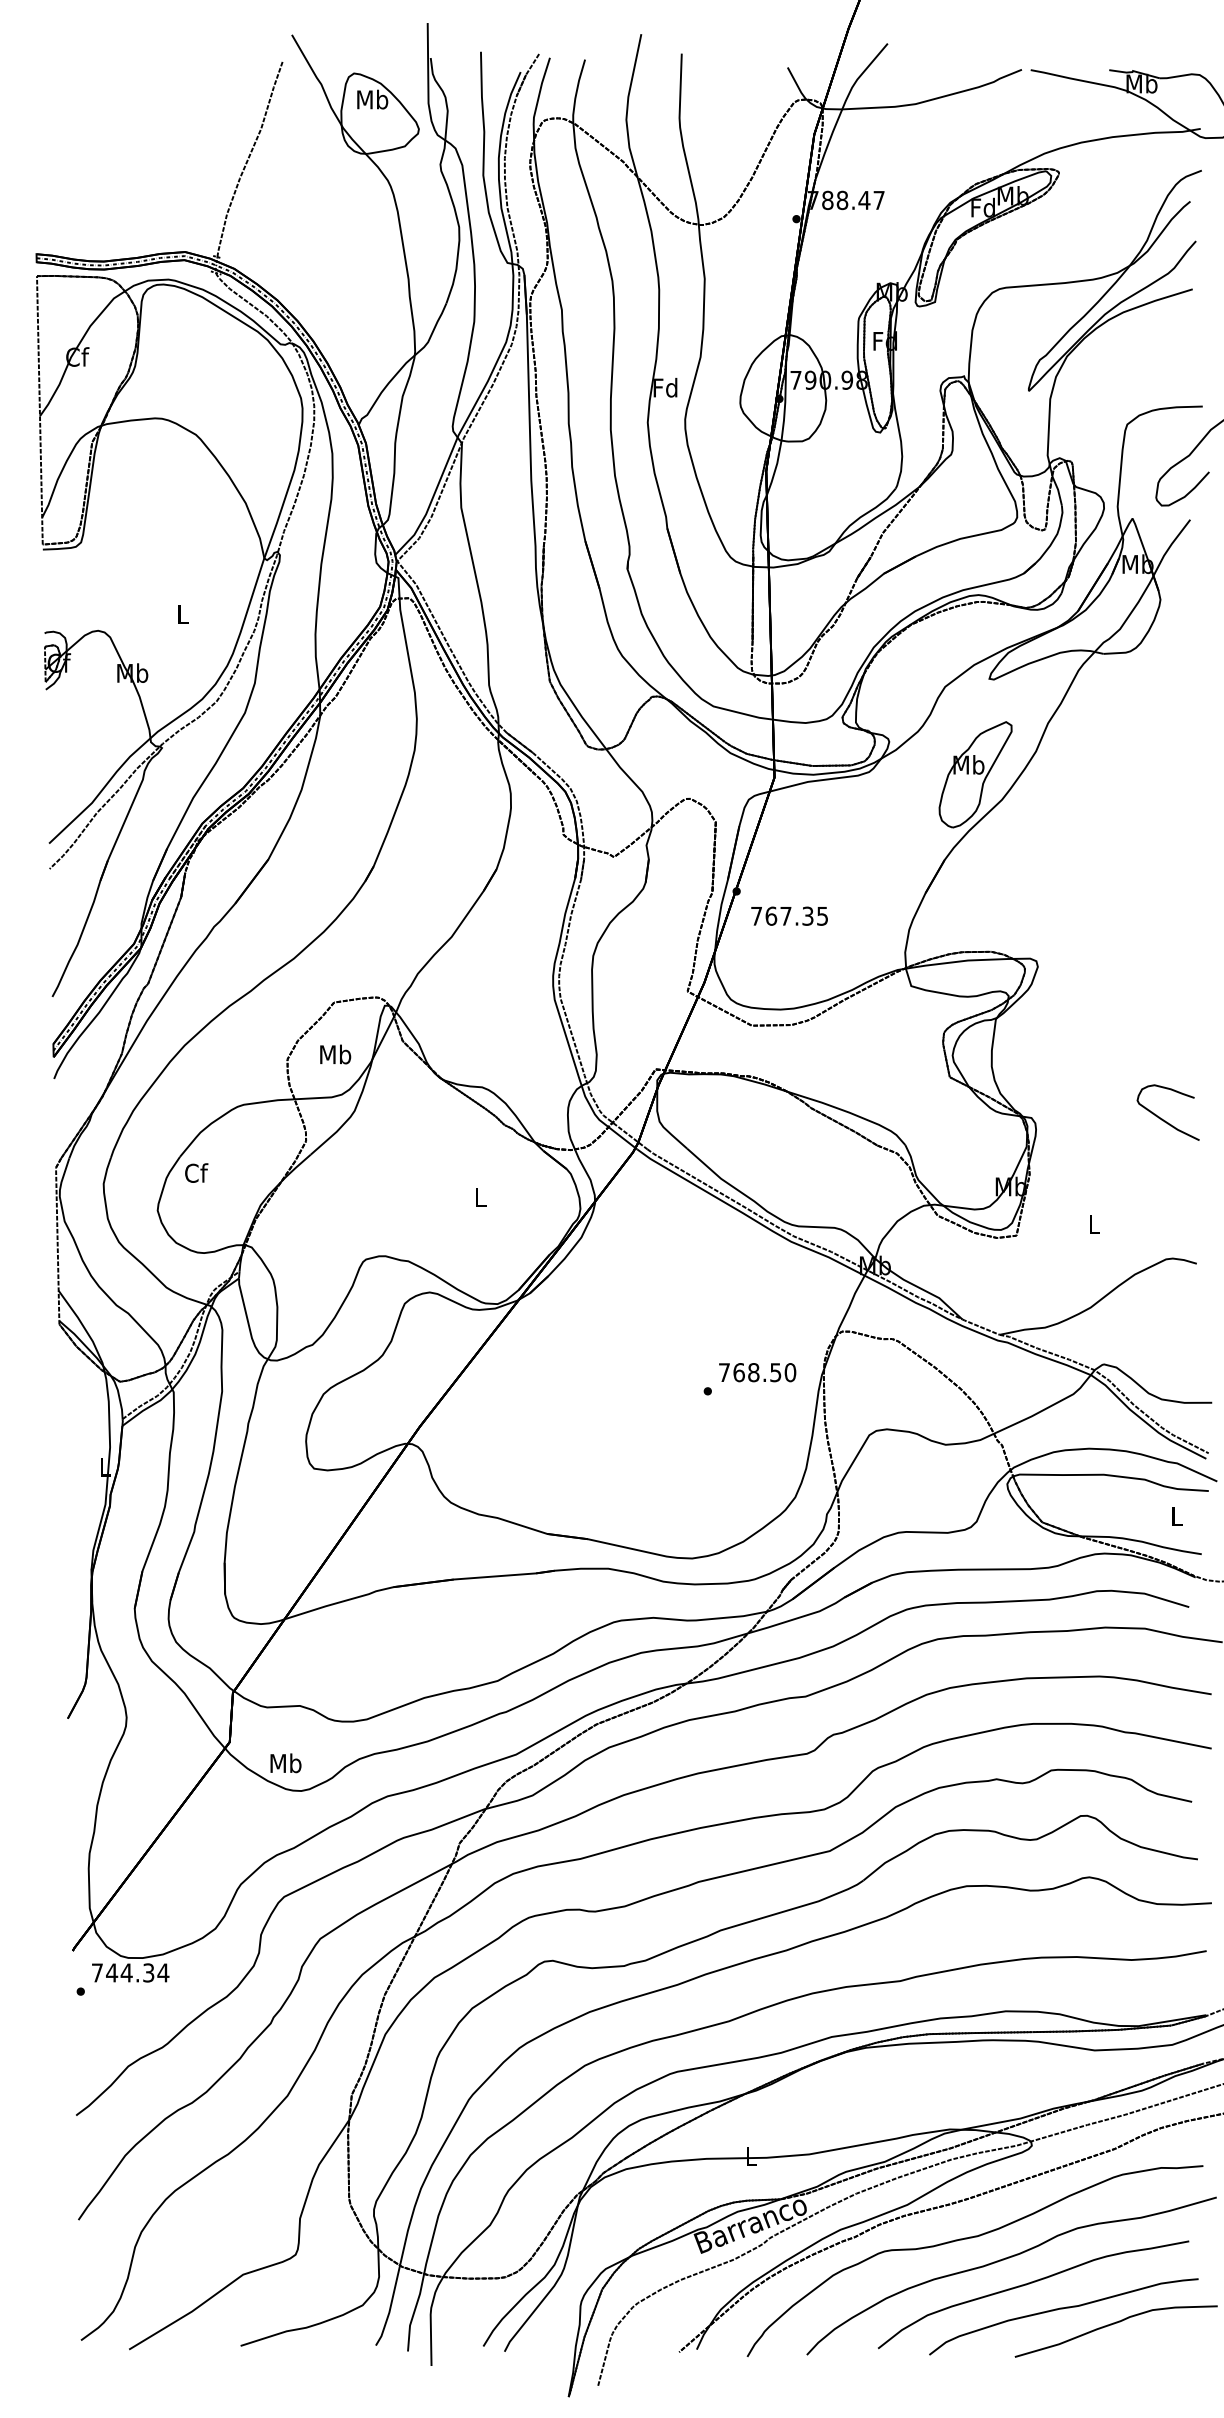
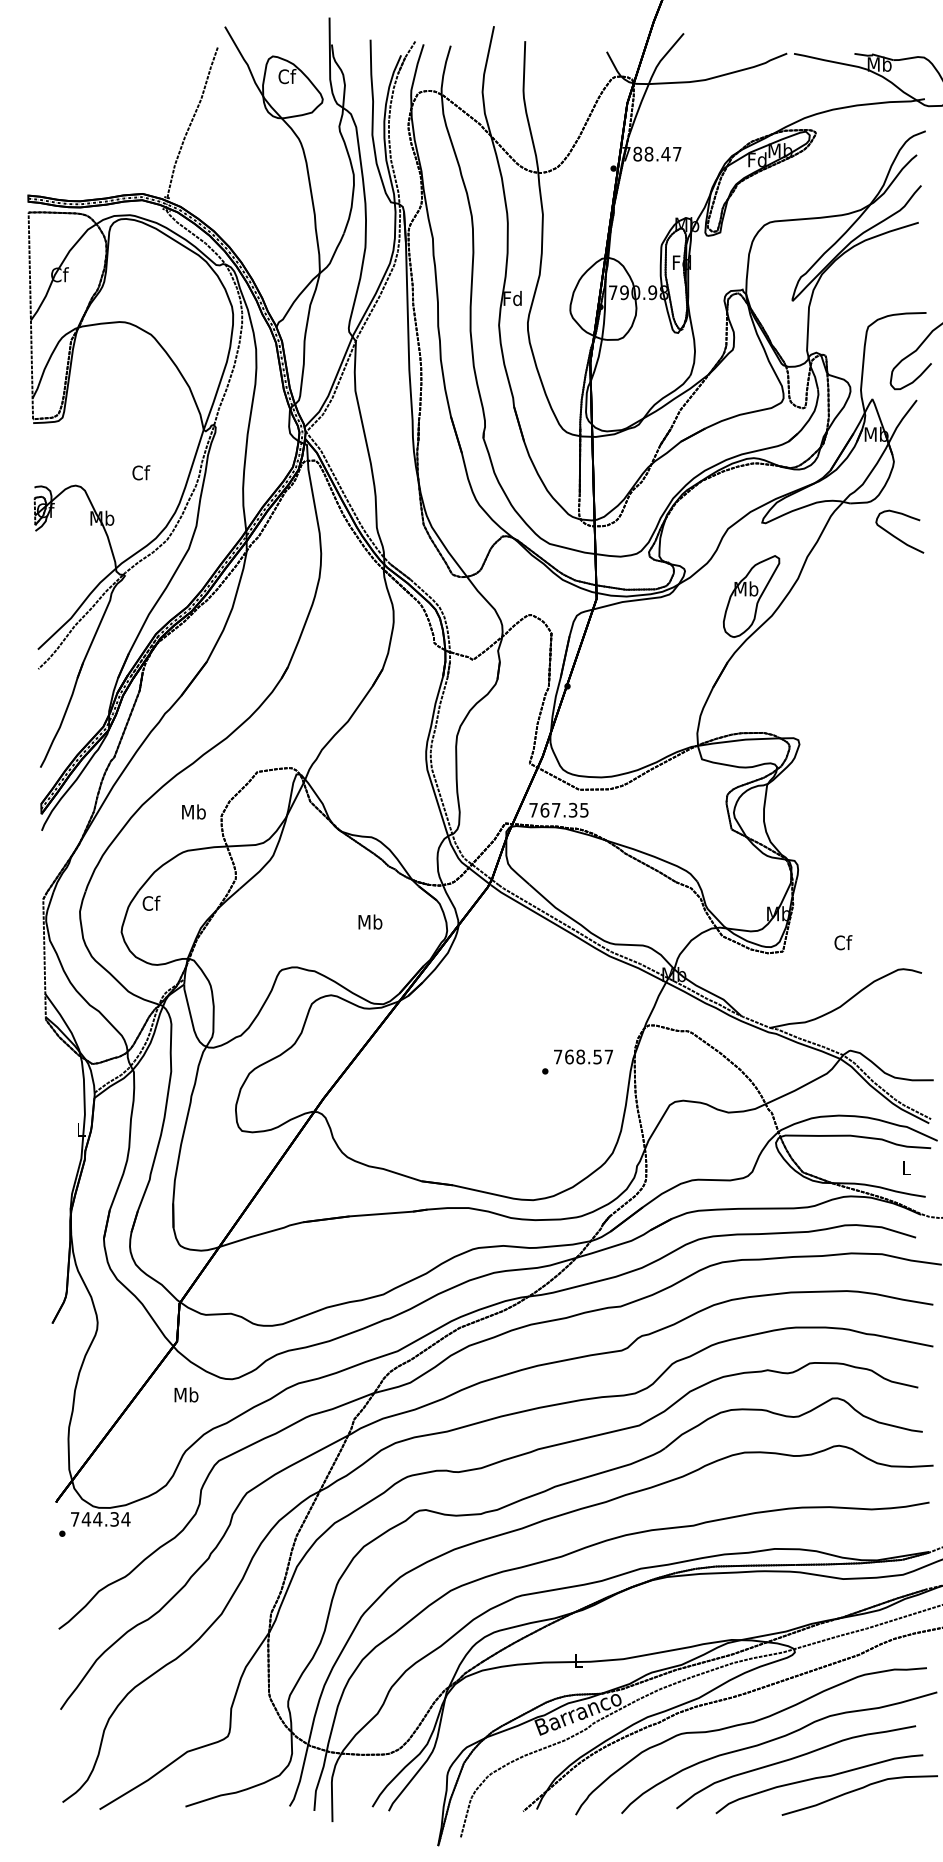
text: (372, 99) -> (287, 76), Mb -> Cf
text: (183, 613) -> (141, 472), L -> Cf
text: (789, 915) -> (558, 809), moved
text: (335, 1054) -> (193, 812), moved
curve: (1162, 1118) -> (895, 536), moved
text: (480, 1197) -> (370, 922), L -> Mb
text: (1094, 1224) -> (843, 942), L -> Cf
text: (790, 1372) -> (608, 1056), 768.50 -> 768.57
text: (285, 1763) -> (186, 1395), moved

